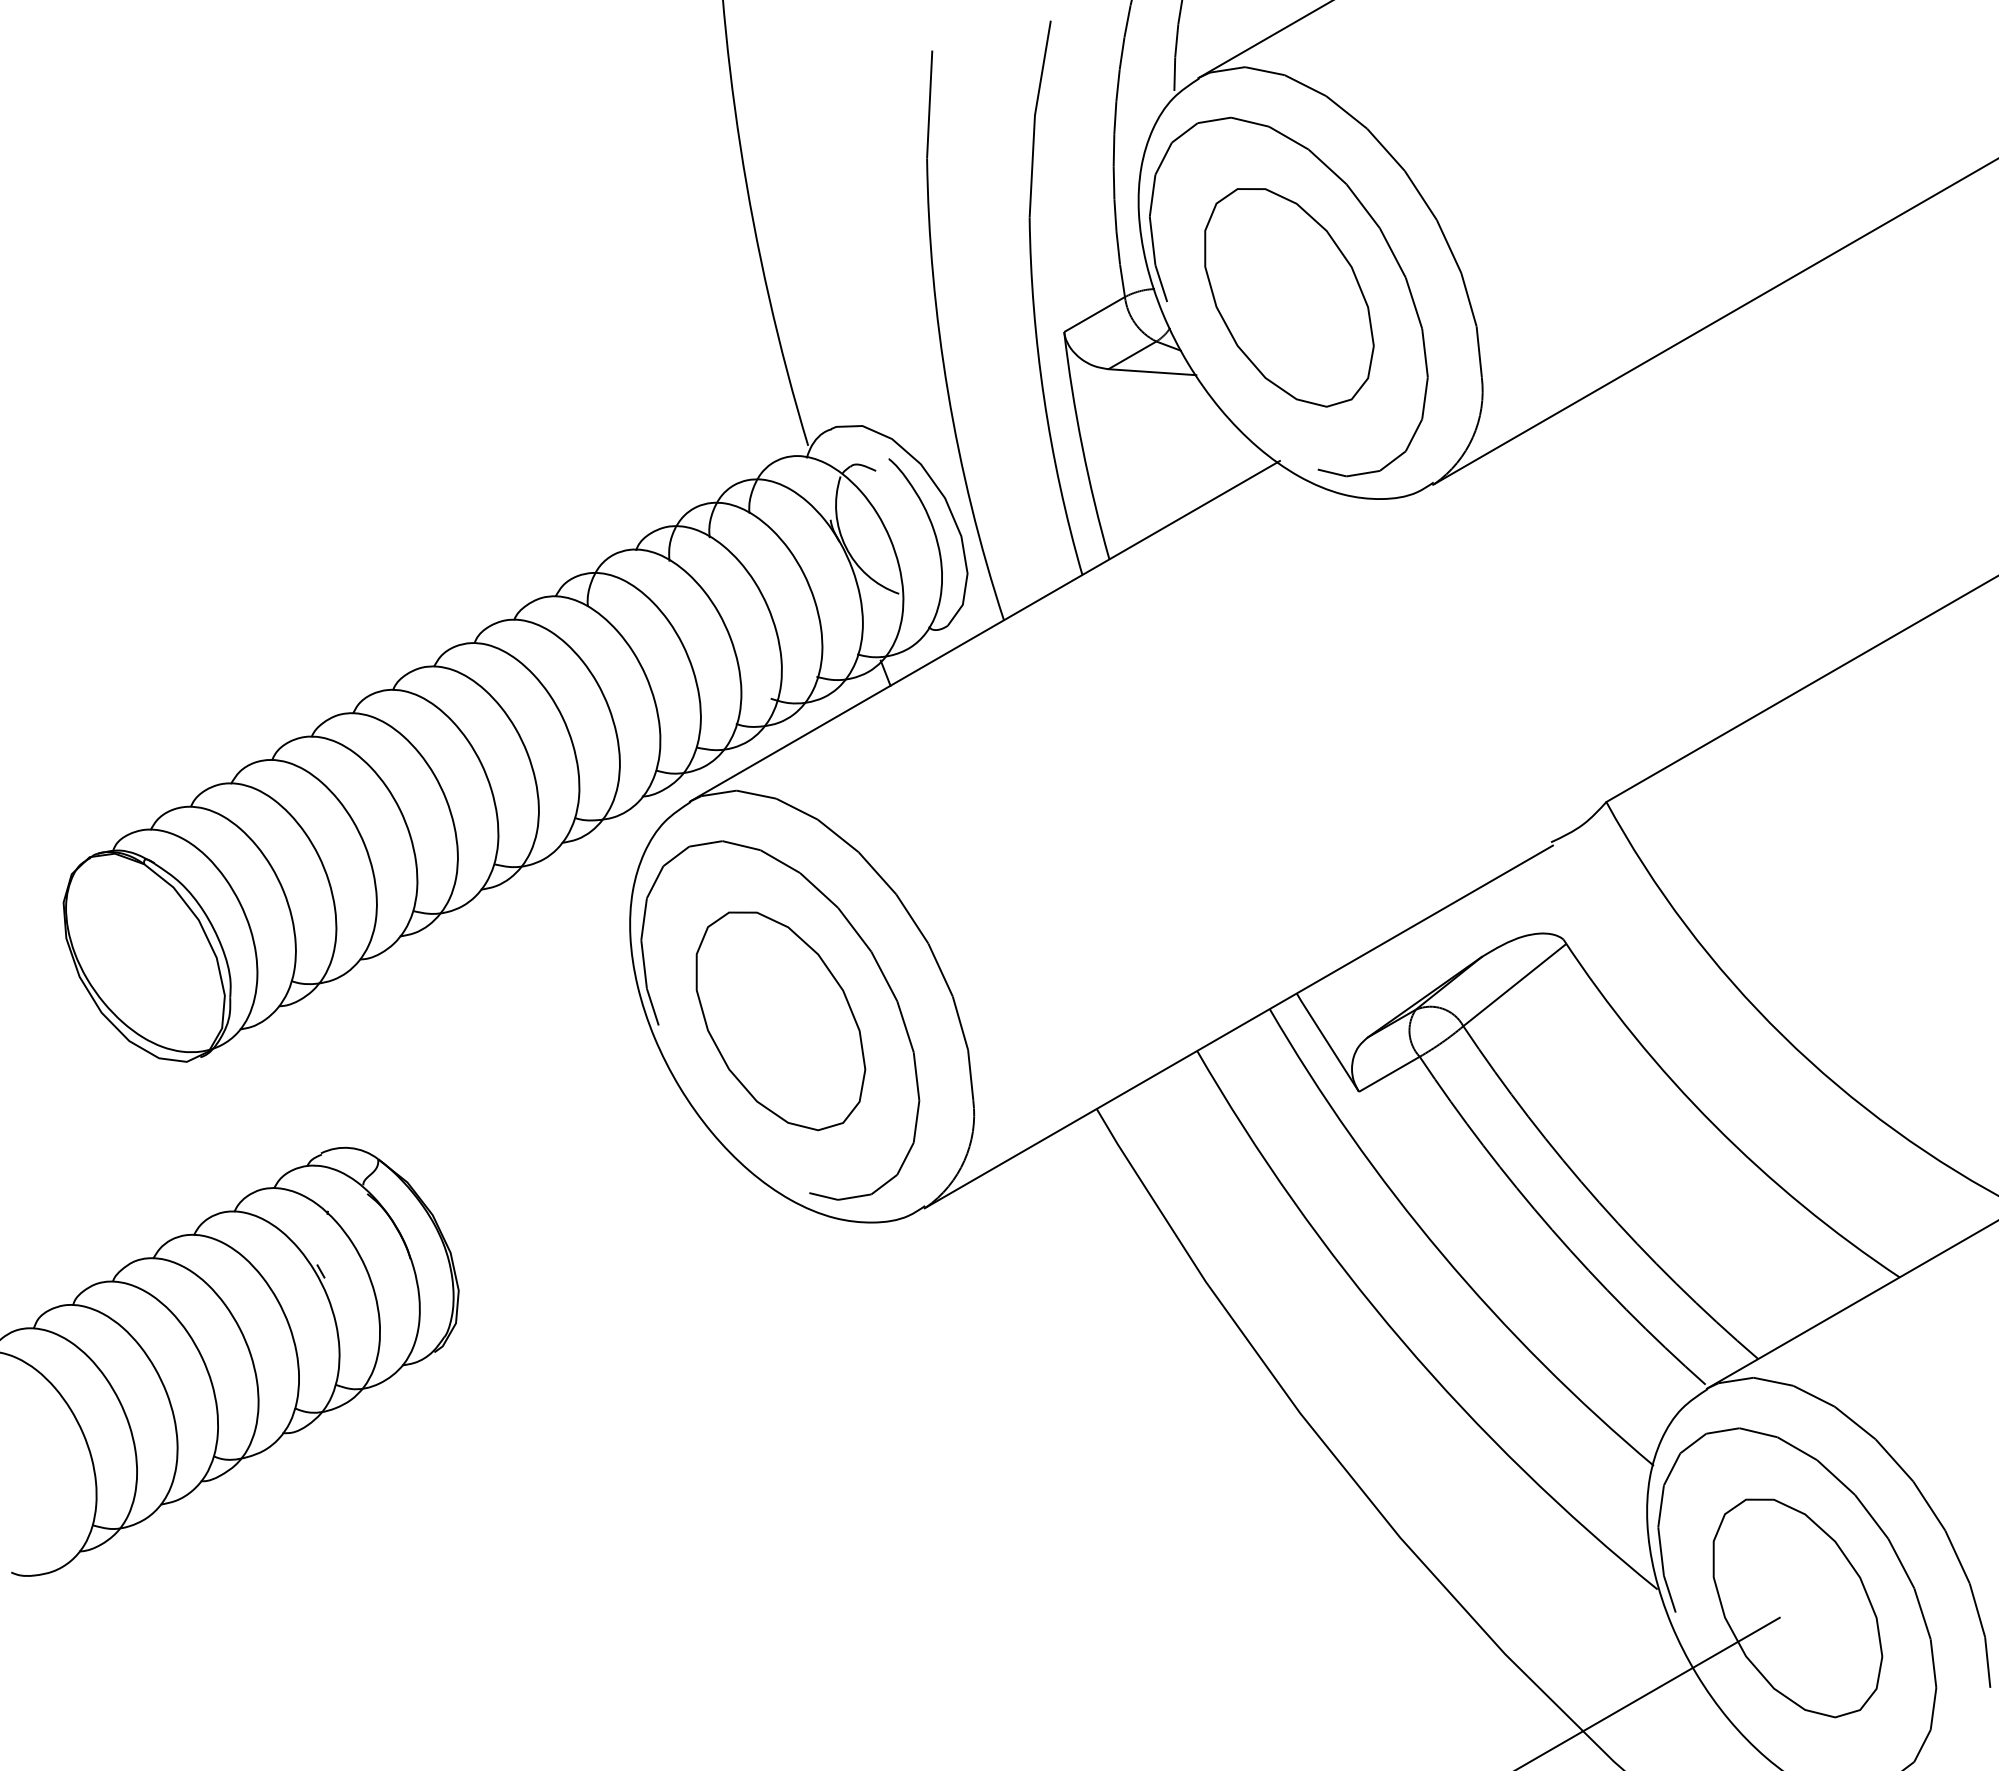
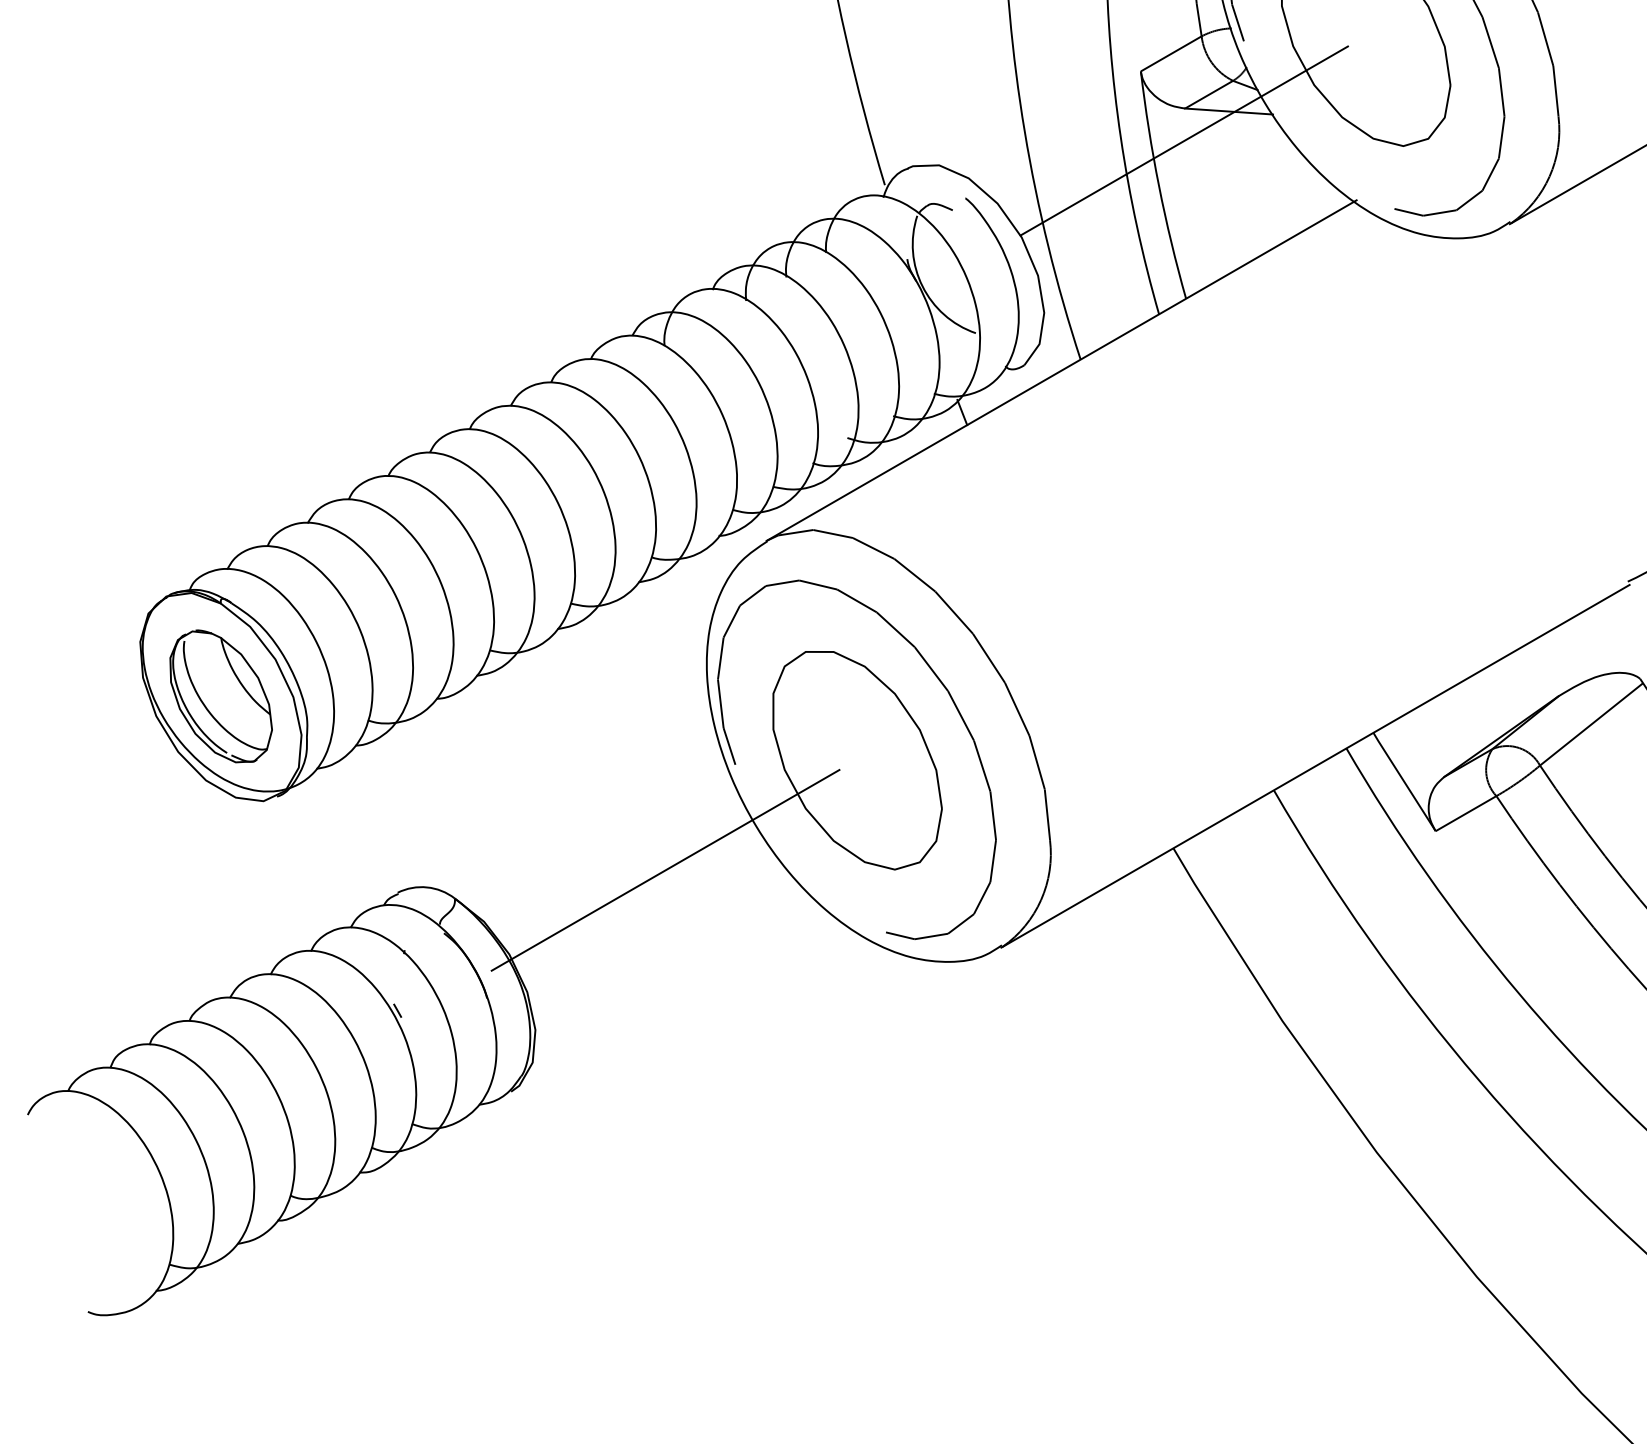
line: (1107, 401) -> (1184, 140), added
part: (144, 956) -> (221, 695), added
line: (588, 1130) -> (665, 869), added

